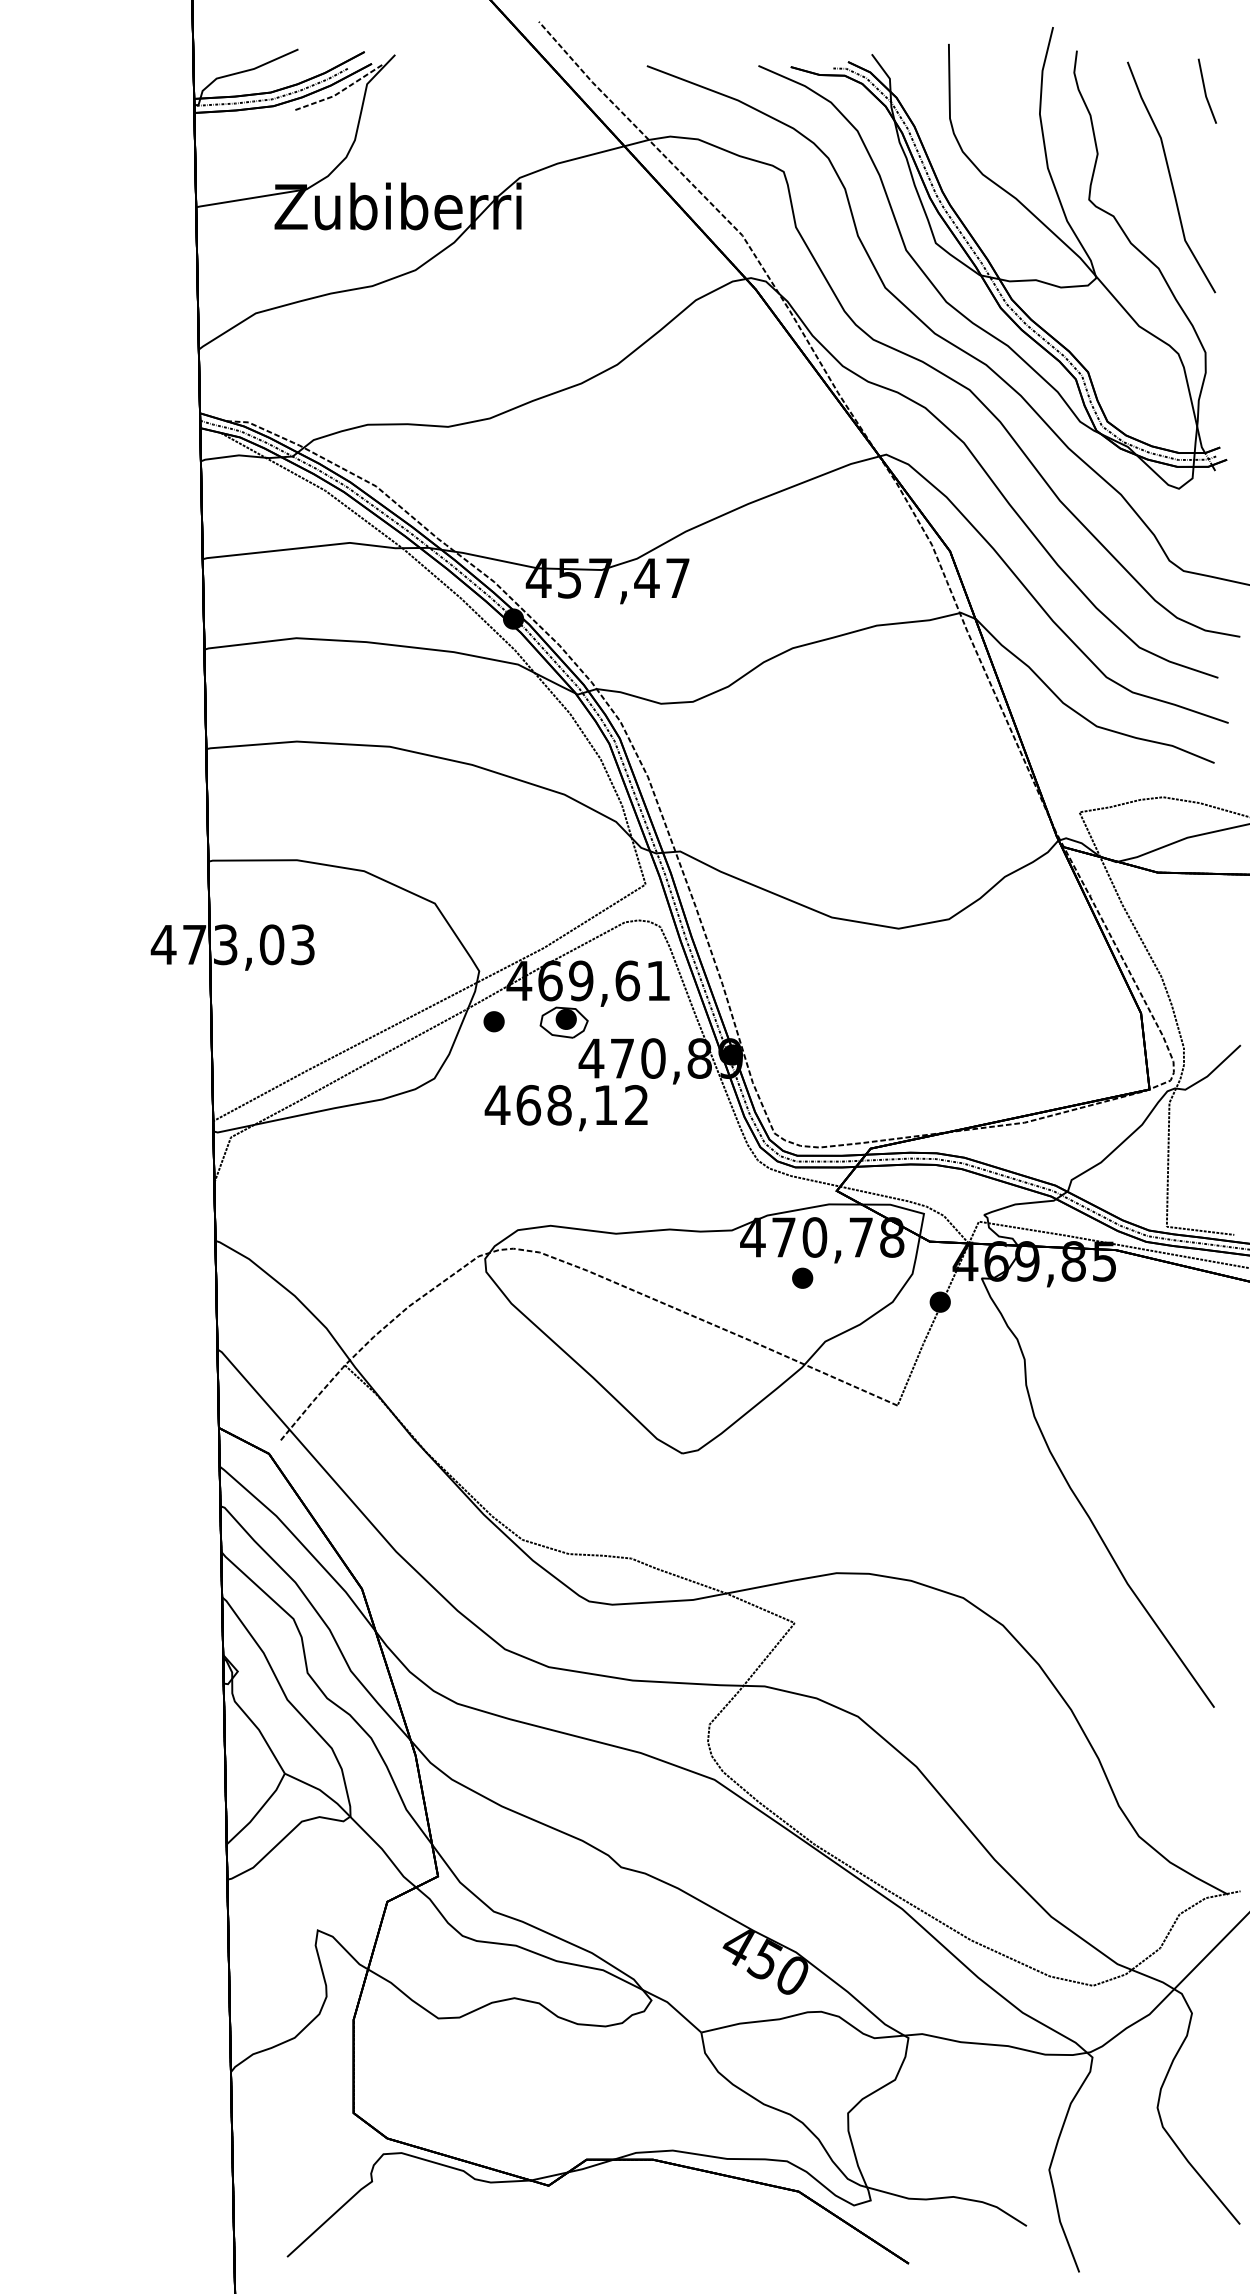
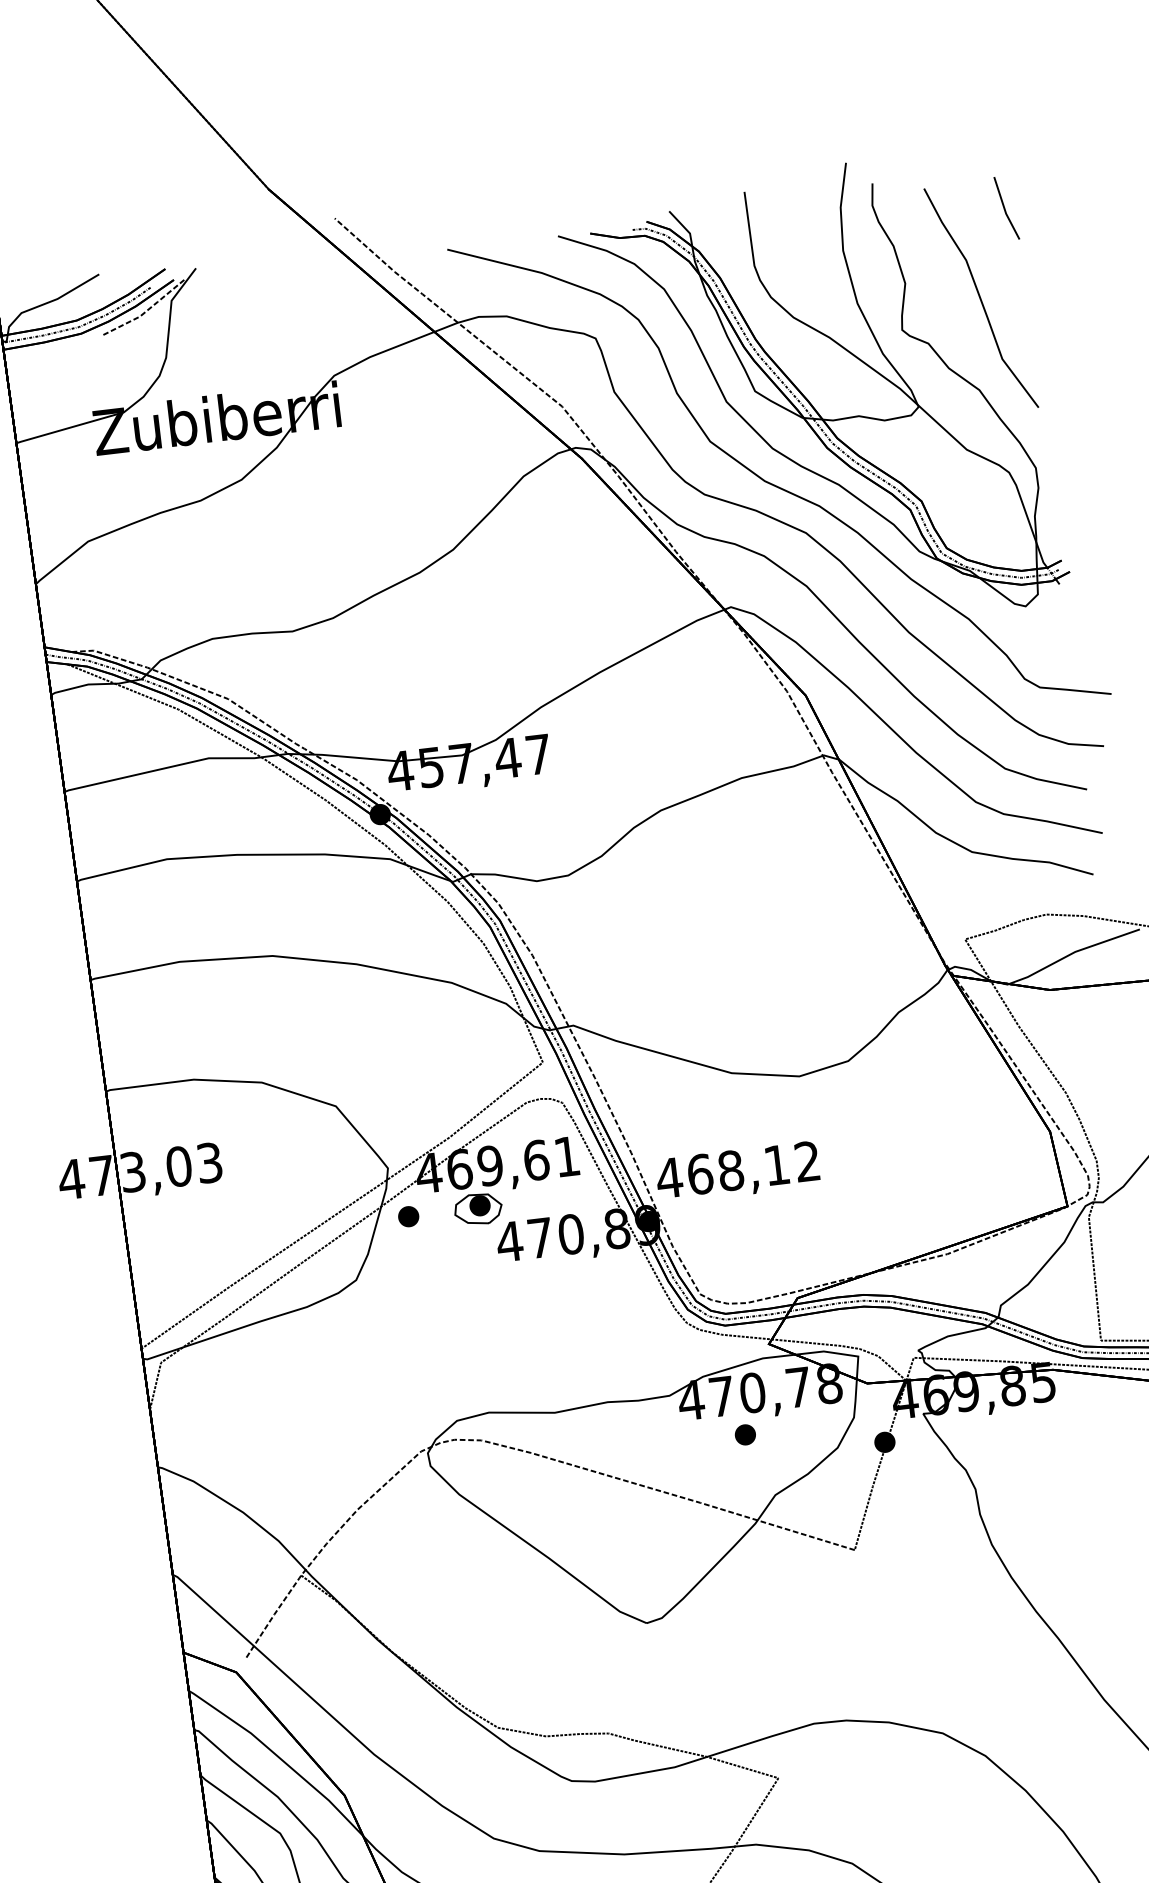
text: (565, 1108) -> (737, 1173), moved

